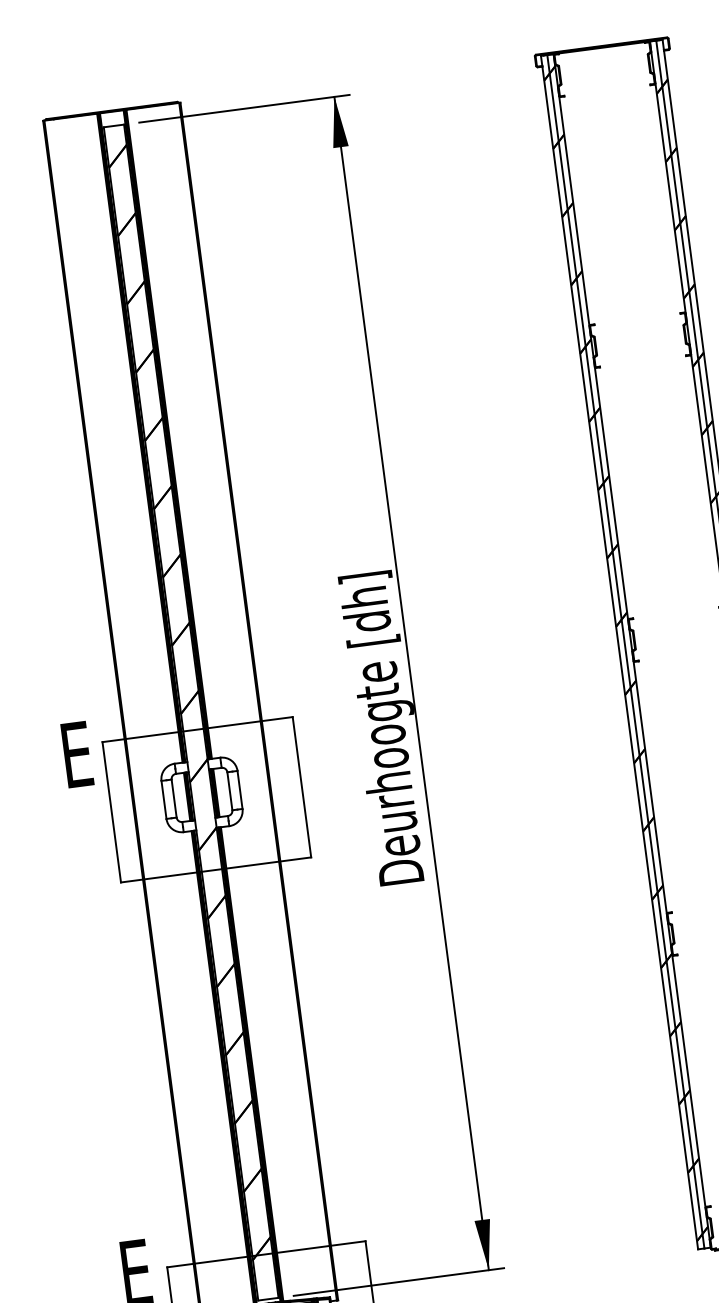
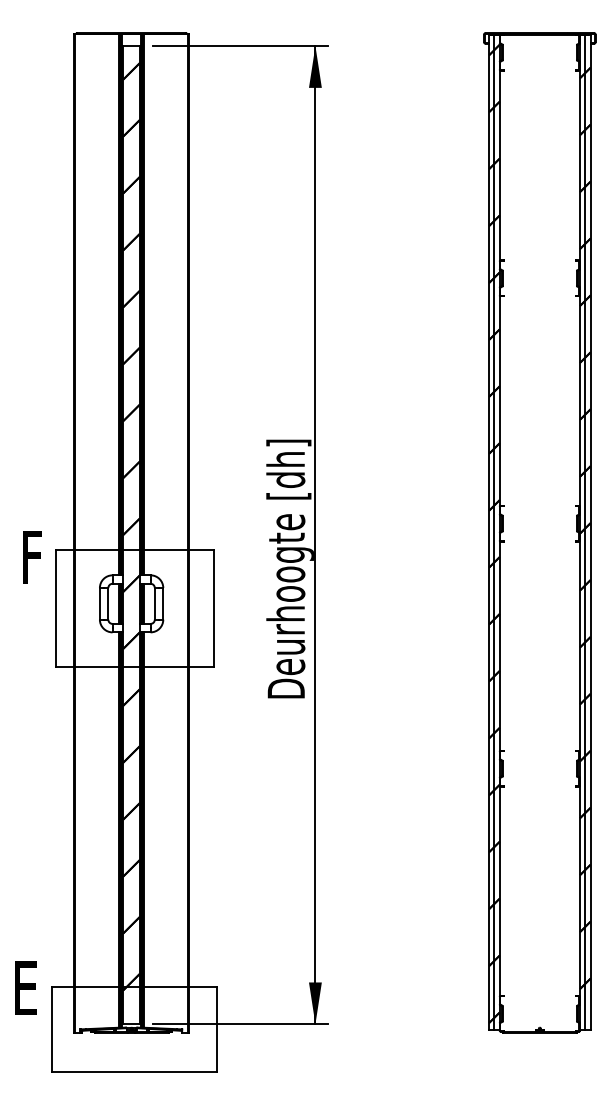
text: (80, 754) -> (36, 557), E -> F

